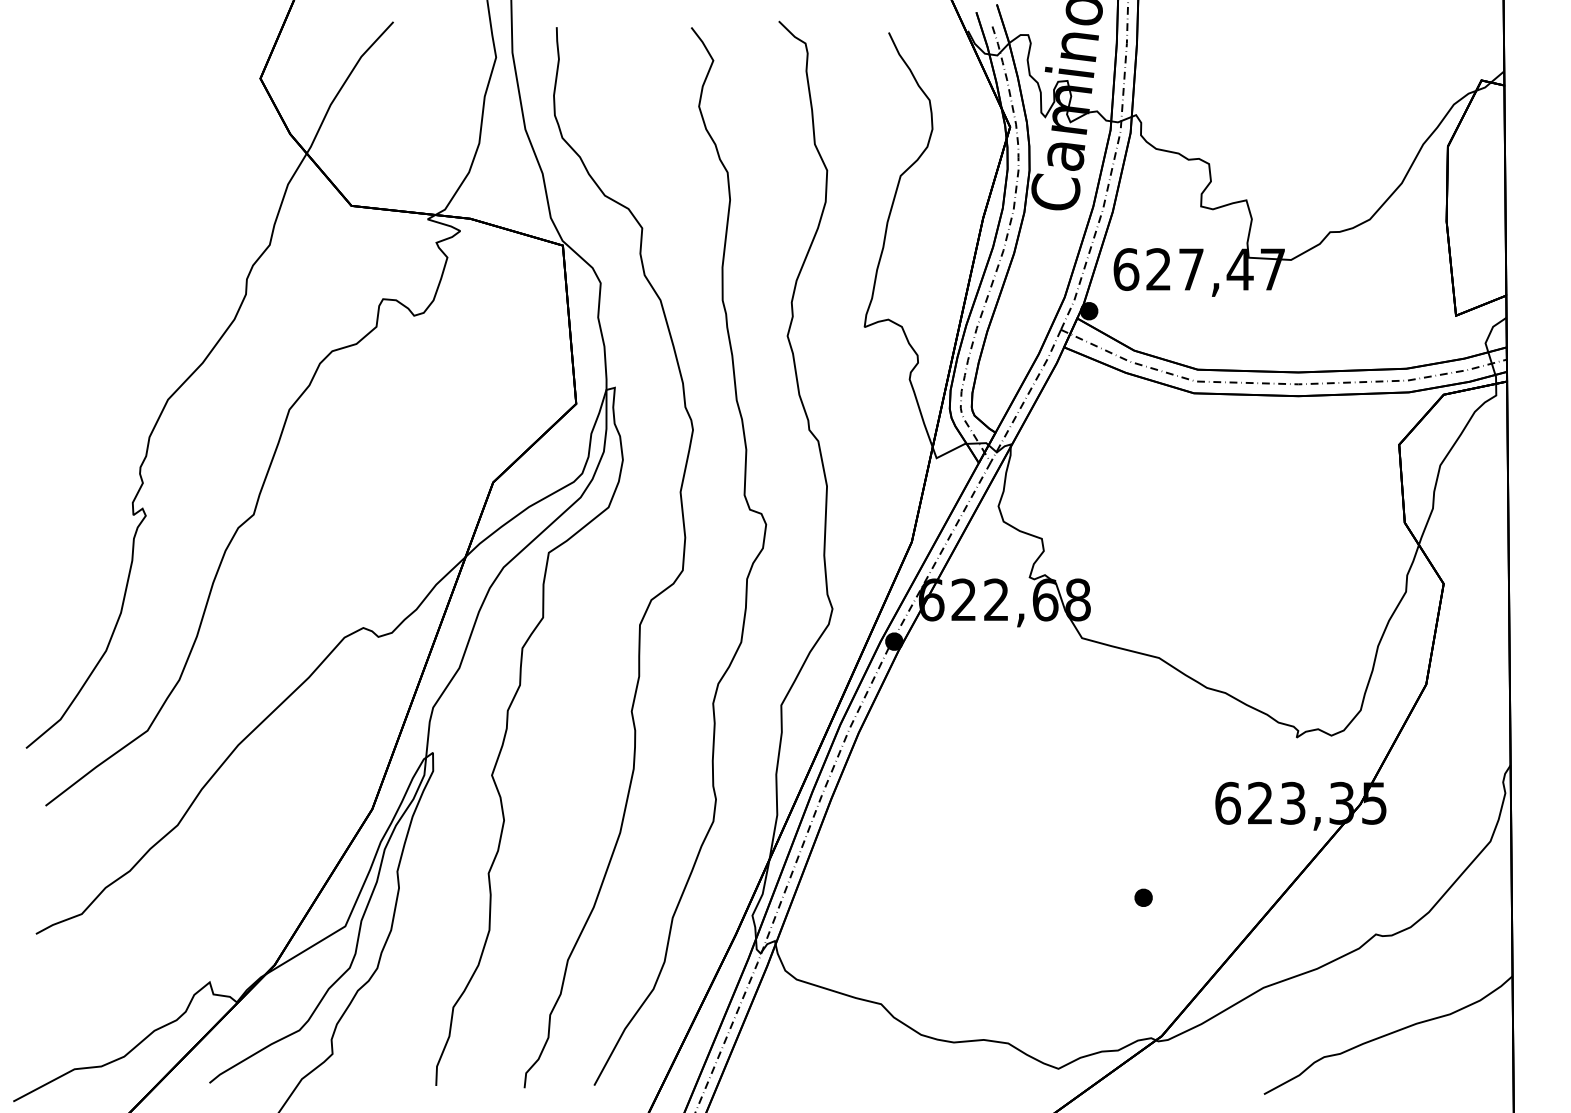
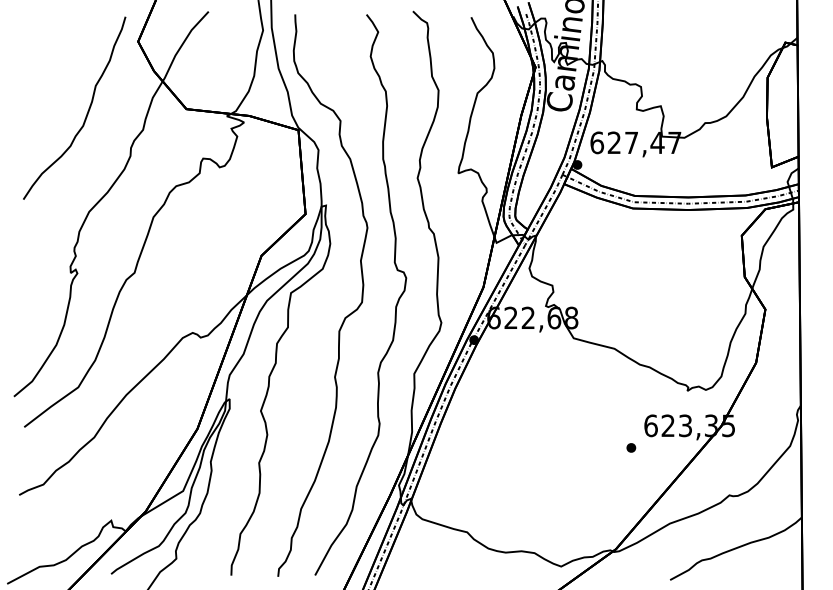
curve: (164, 208) -> (87, 110), added
part: (1143, 897) -> (631, 447), moved

